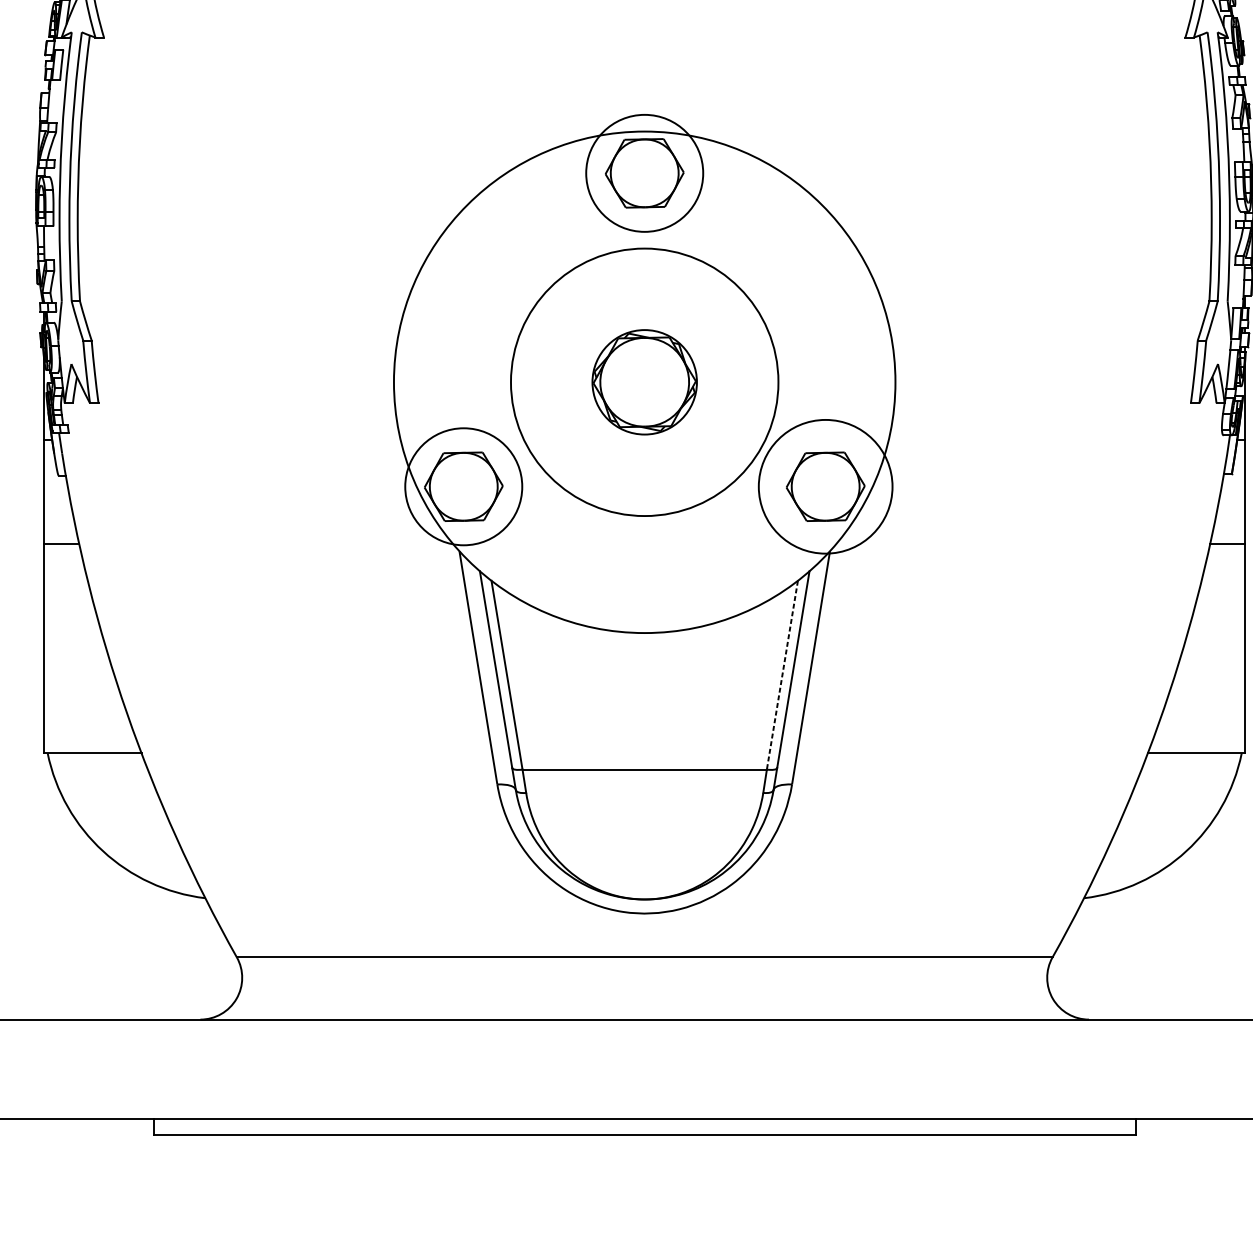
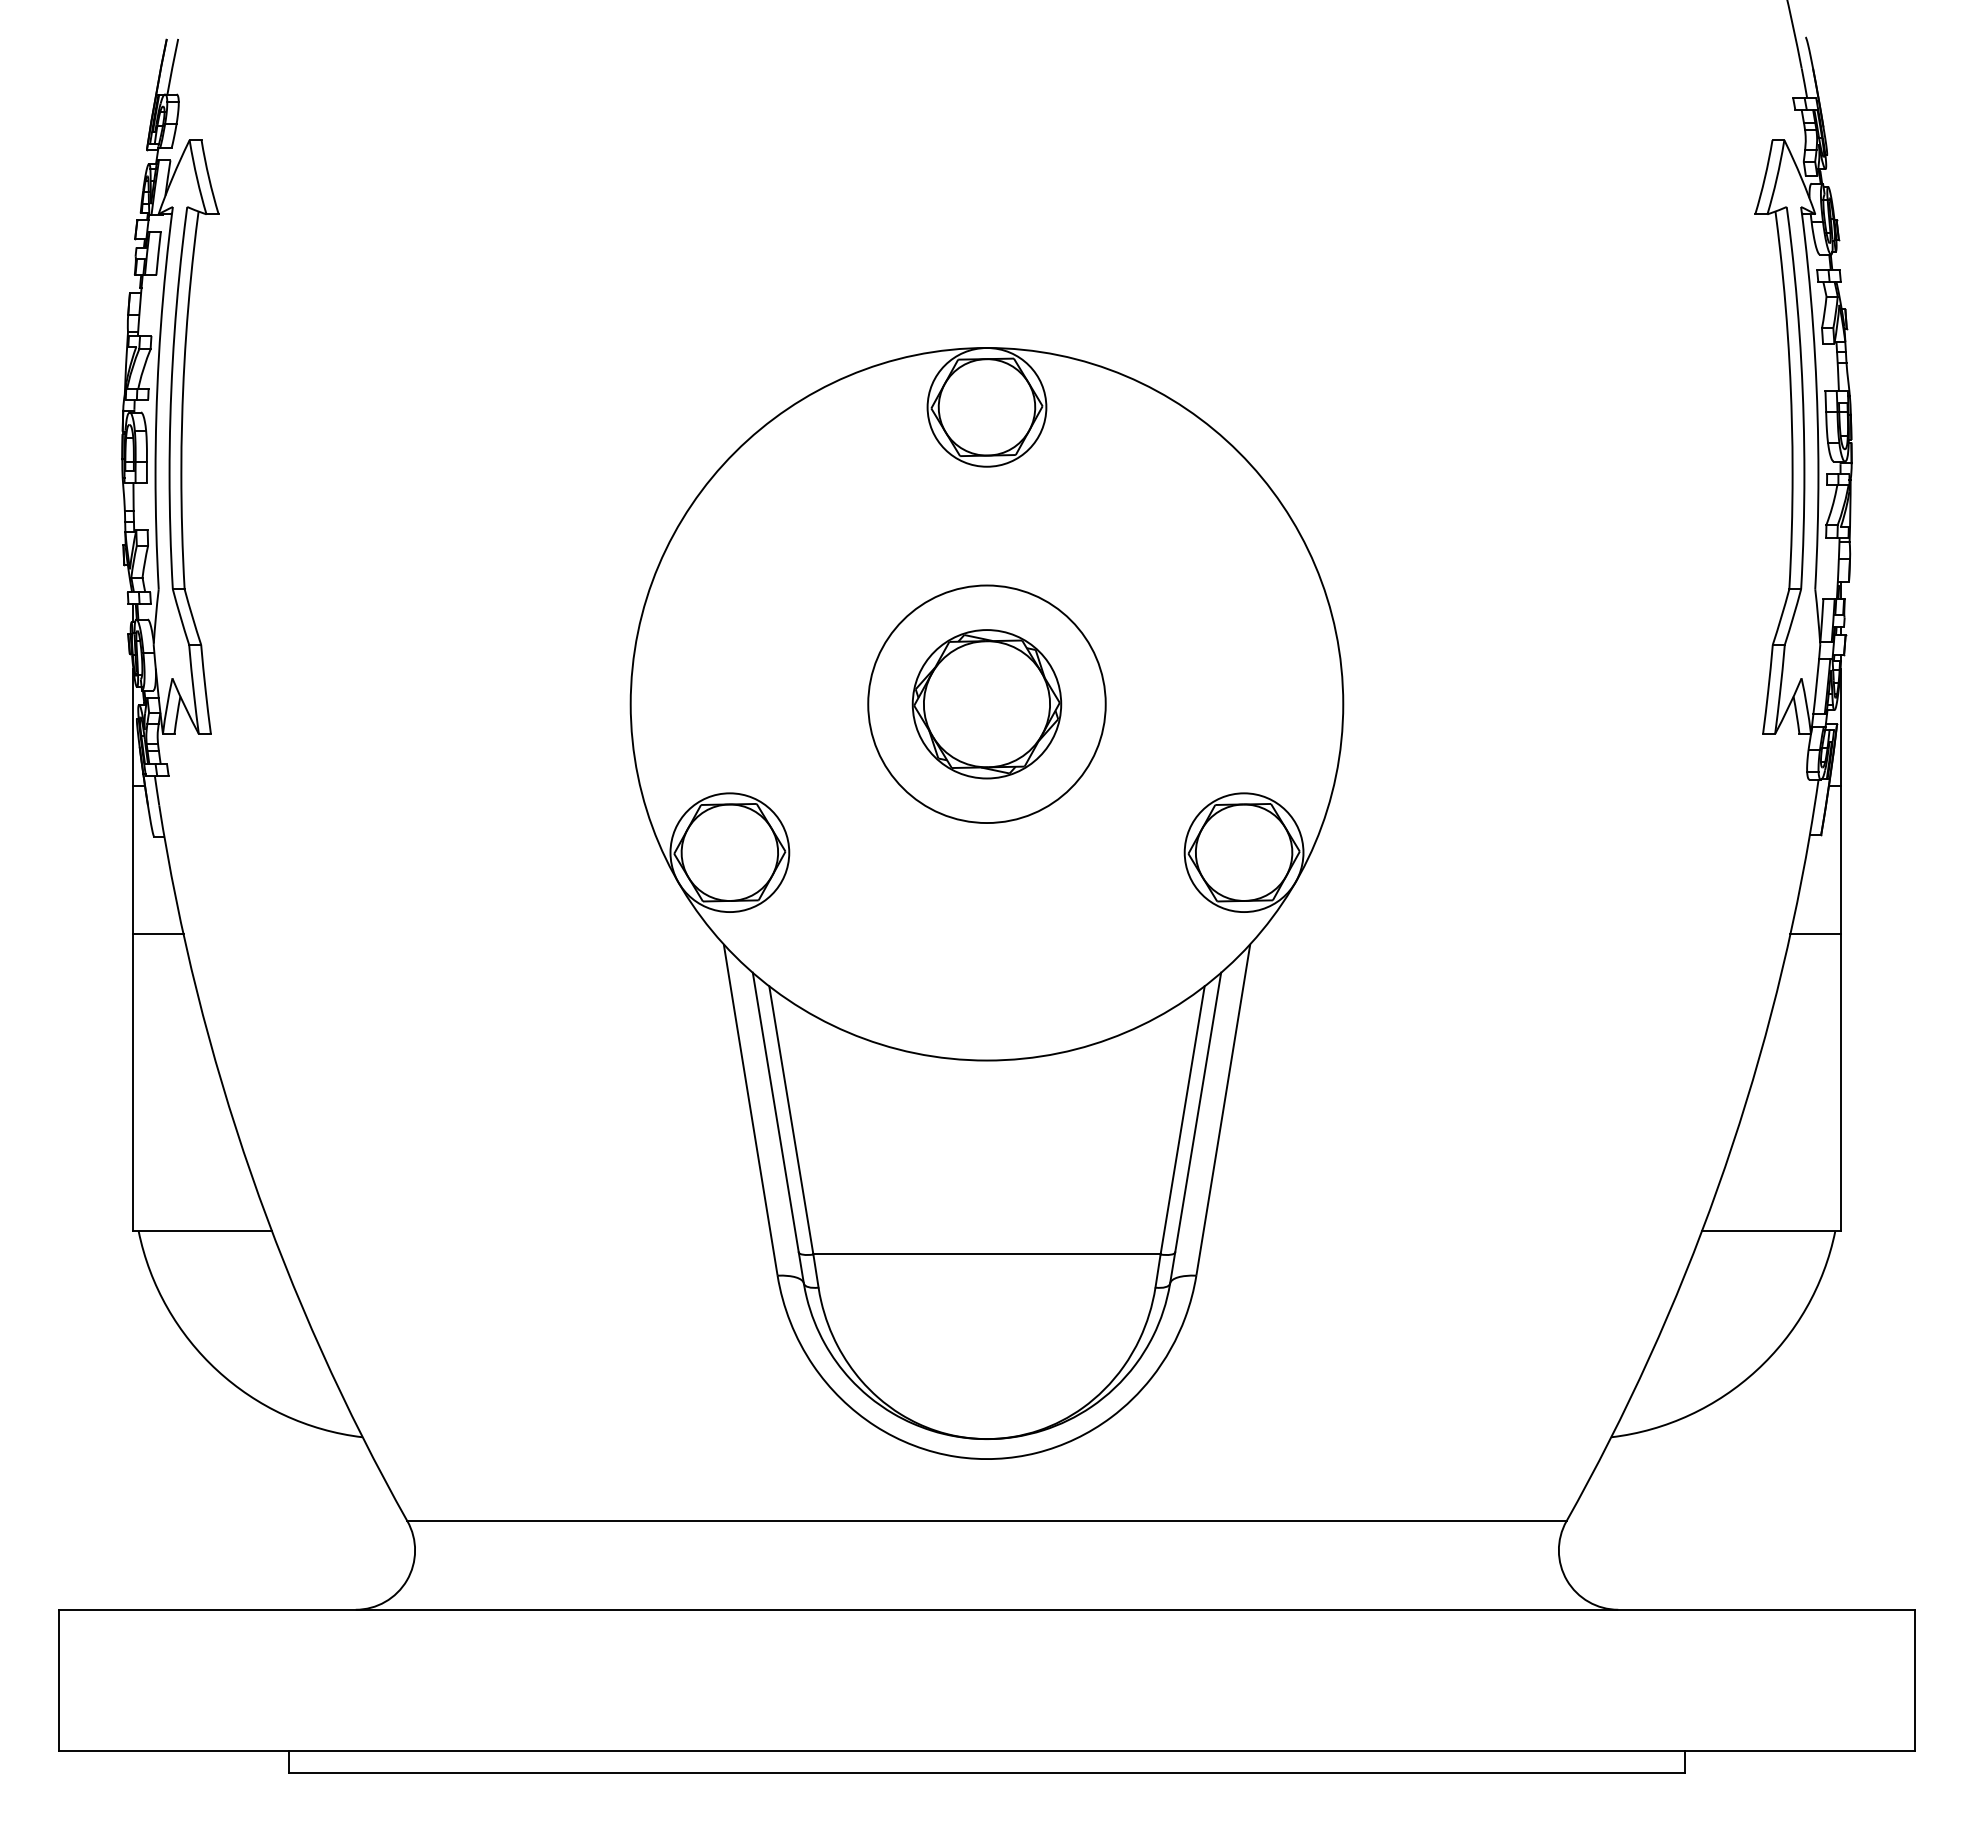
circle: (644, 173) -> (986, 407), size x0.71
circle: (644, 382) -> (986, 704), size x0.62
circle: (463, 486) -> (729, 852), size x0.71
circle: (825, 486) -> (1243, 852), size x0.62
line: (782, 675) -> (1182, 1120), dashed -> solid

